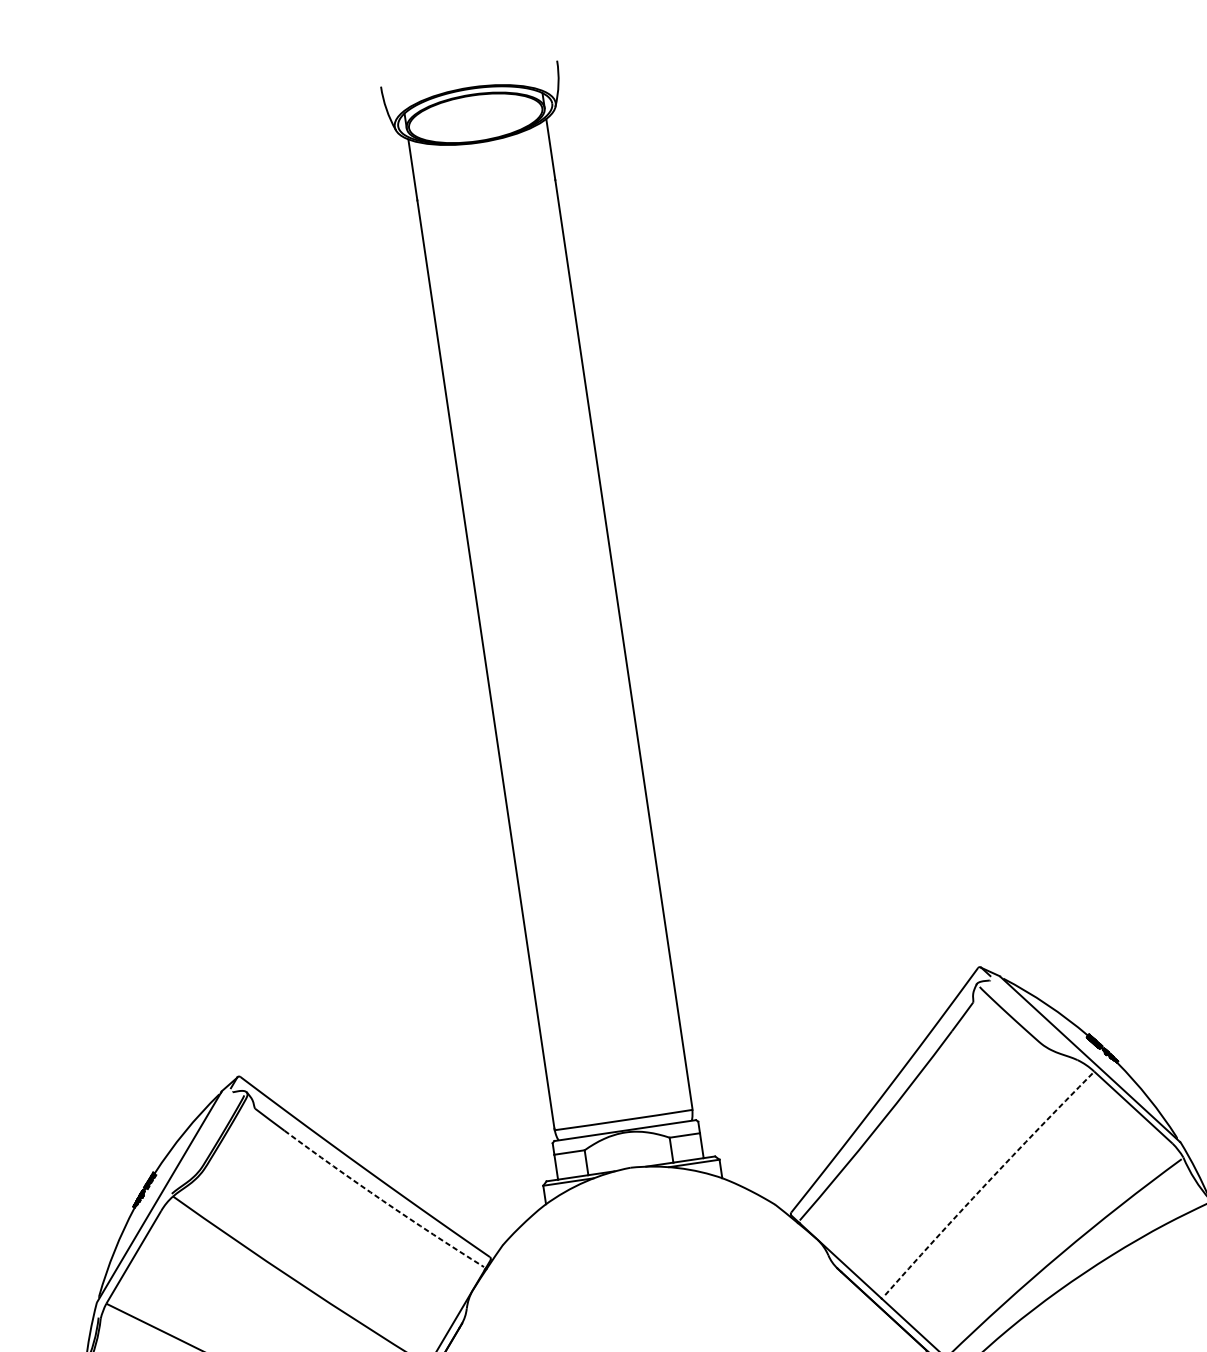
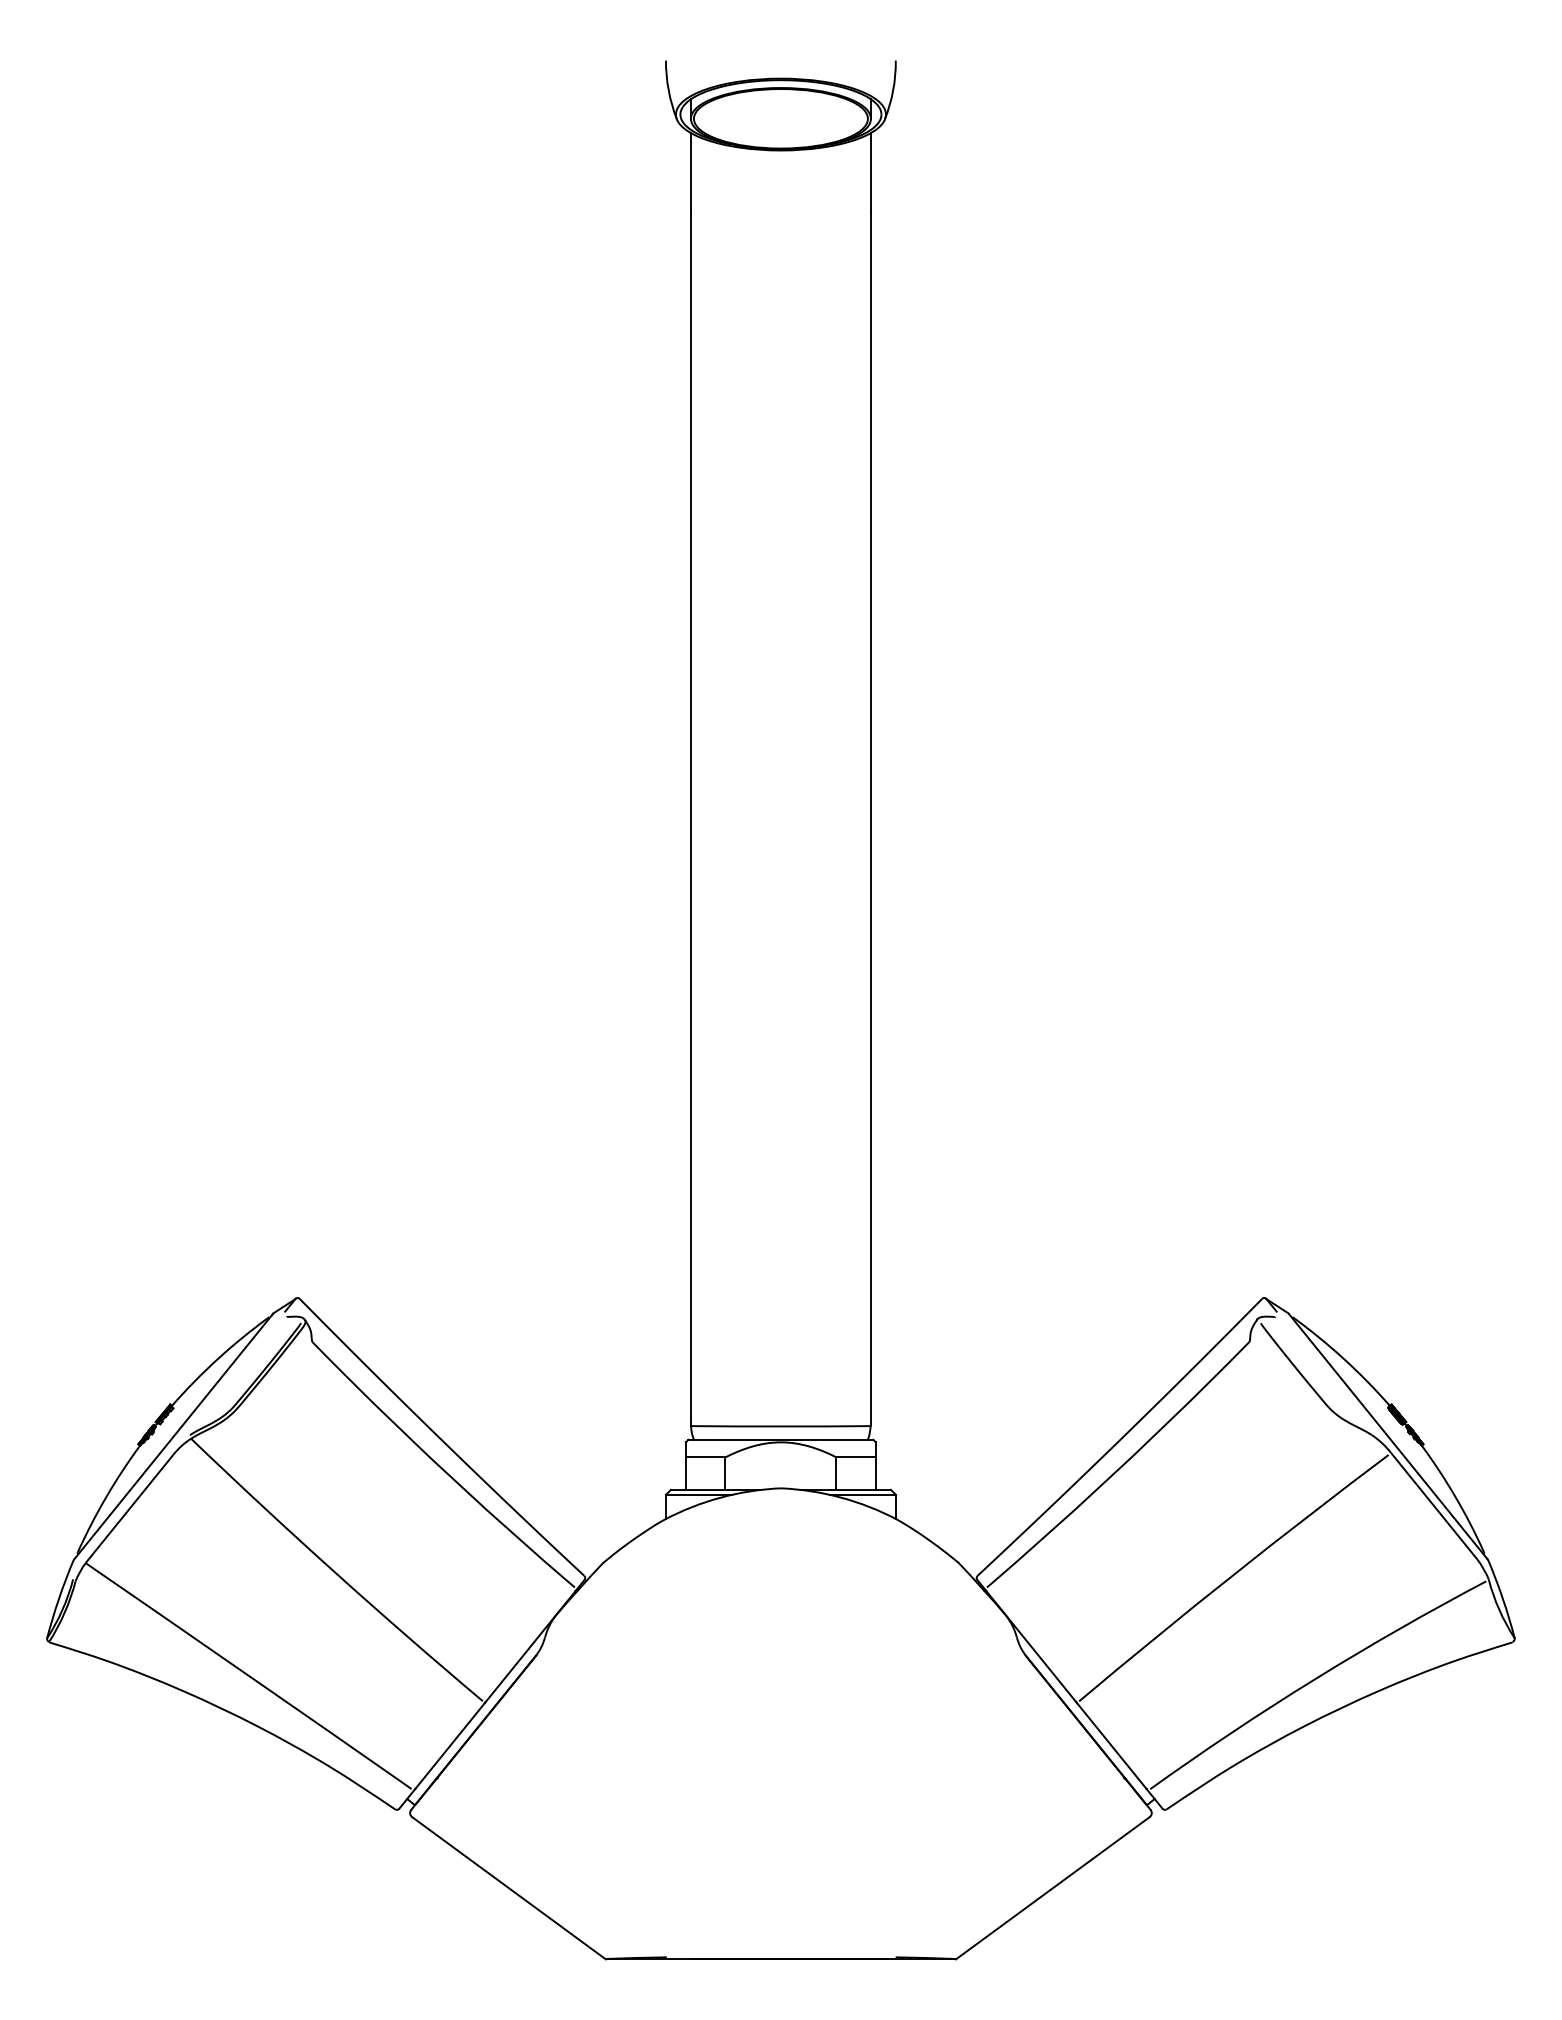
arc: (986, 1184) -> (1232, 1576), dashed -> solid
arc: (383, 1200) -> (458, 1483), dashed -> solid

